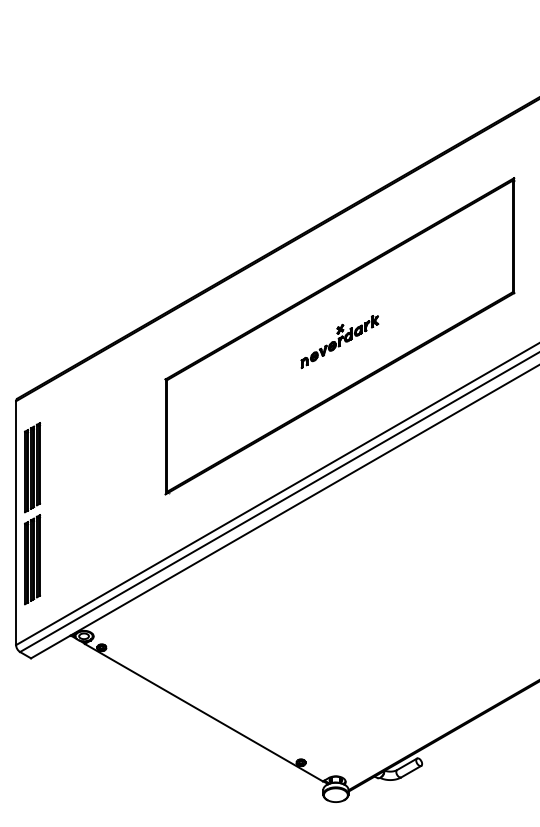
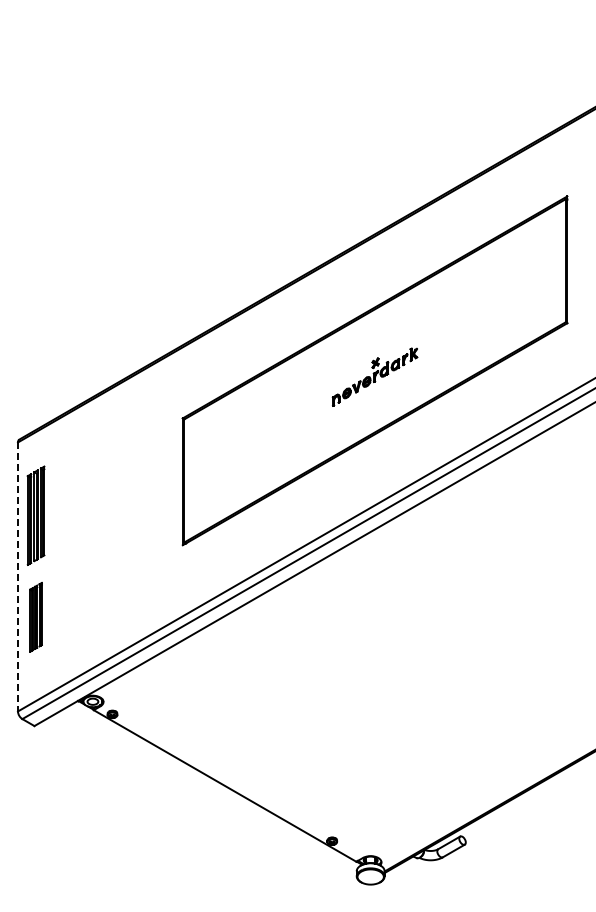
line: (15, 523) -> (17, 577), solid -> dashed
part: (31, 559) -> (35, 617), size x0.7

